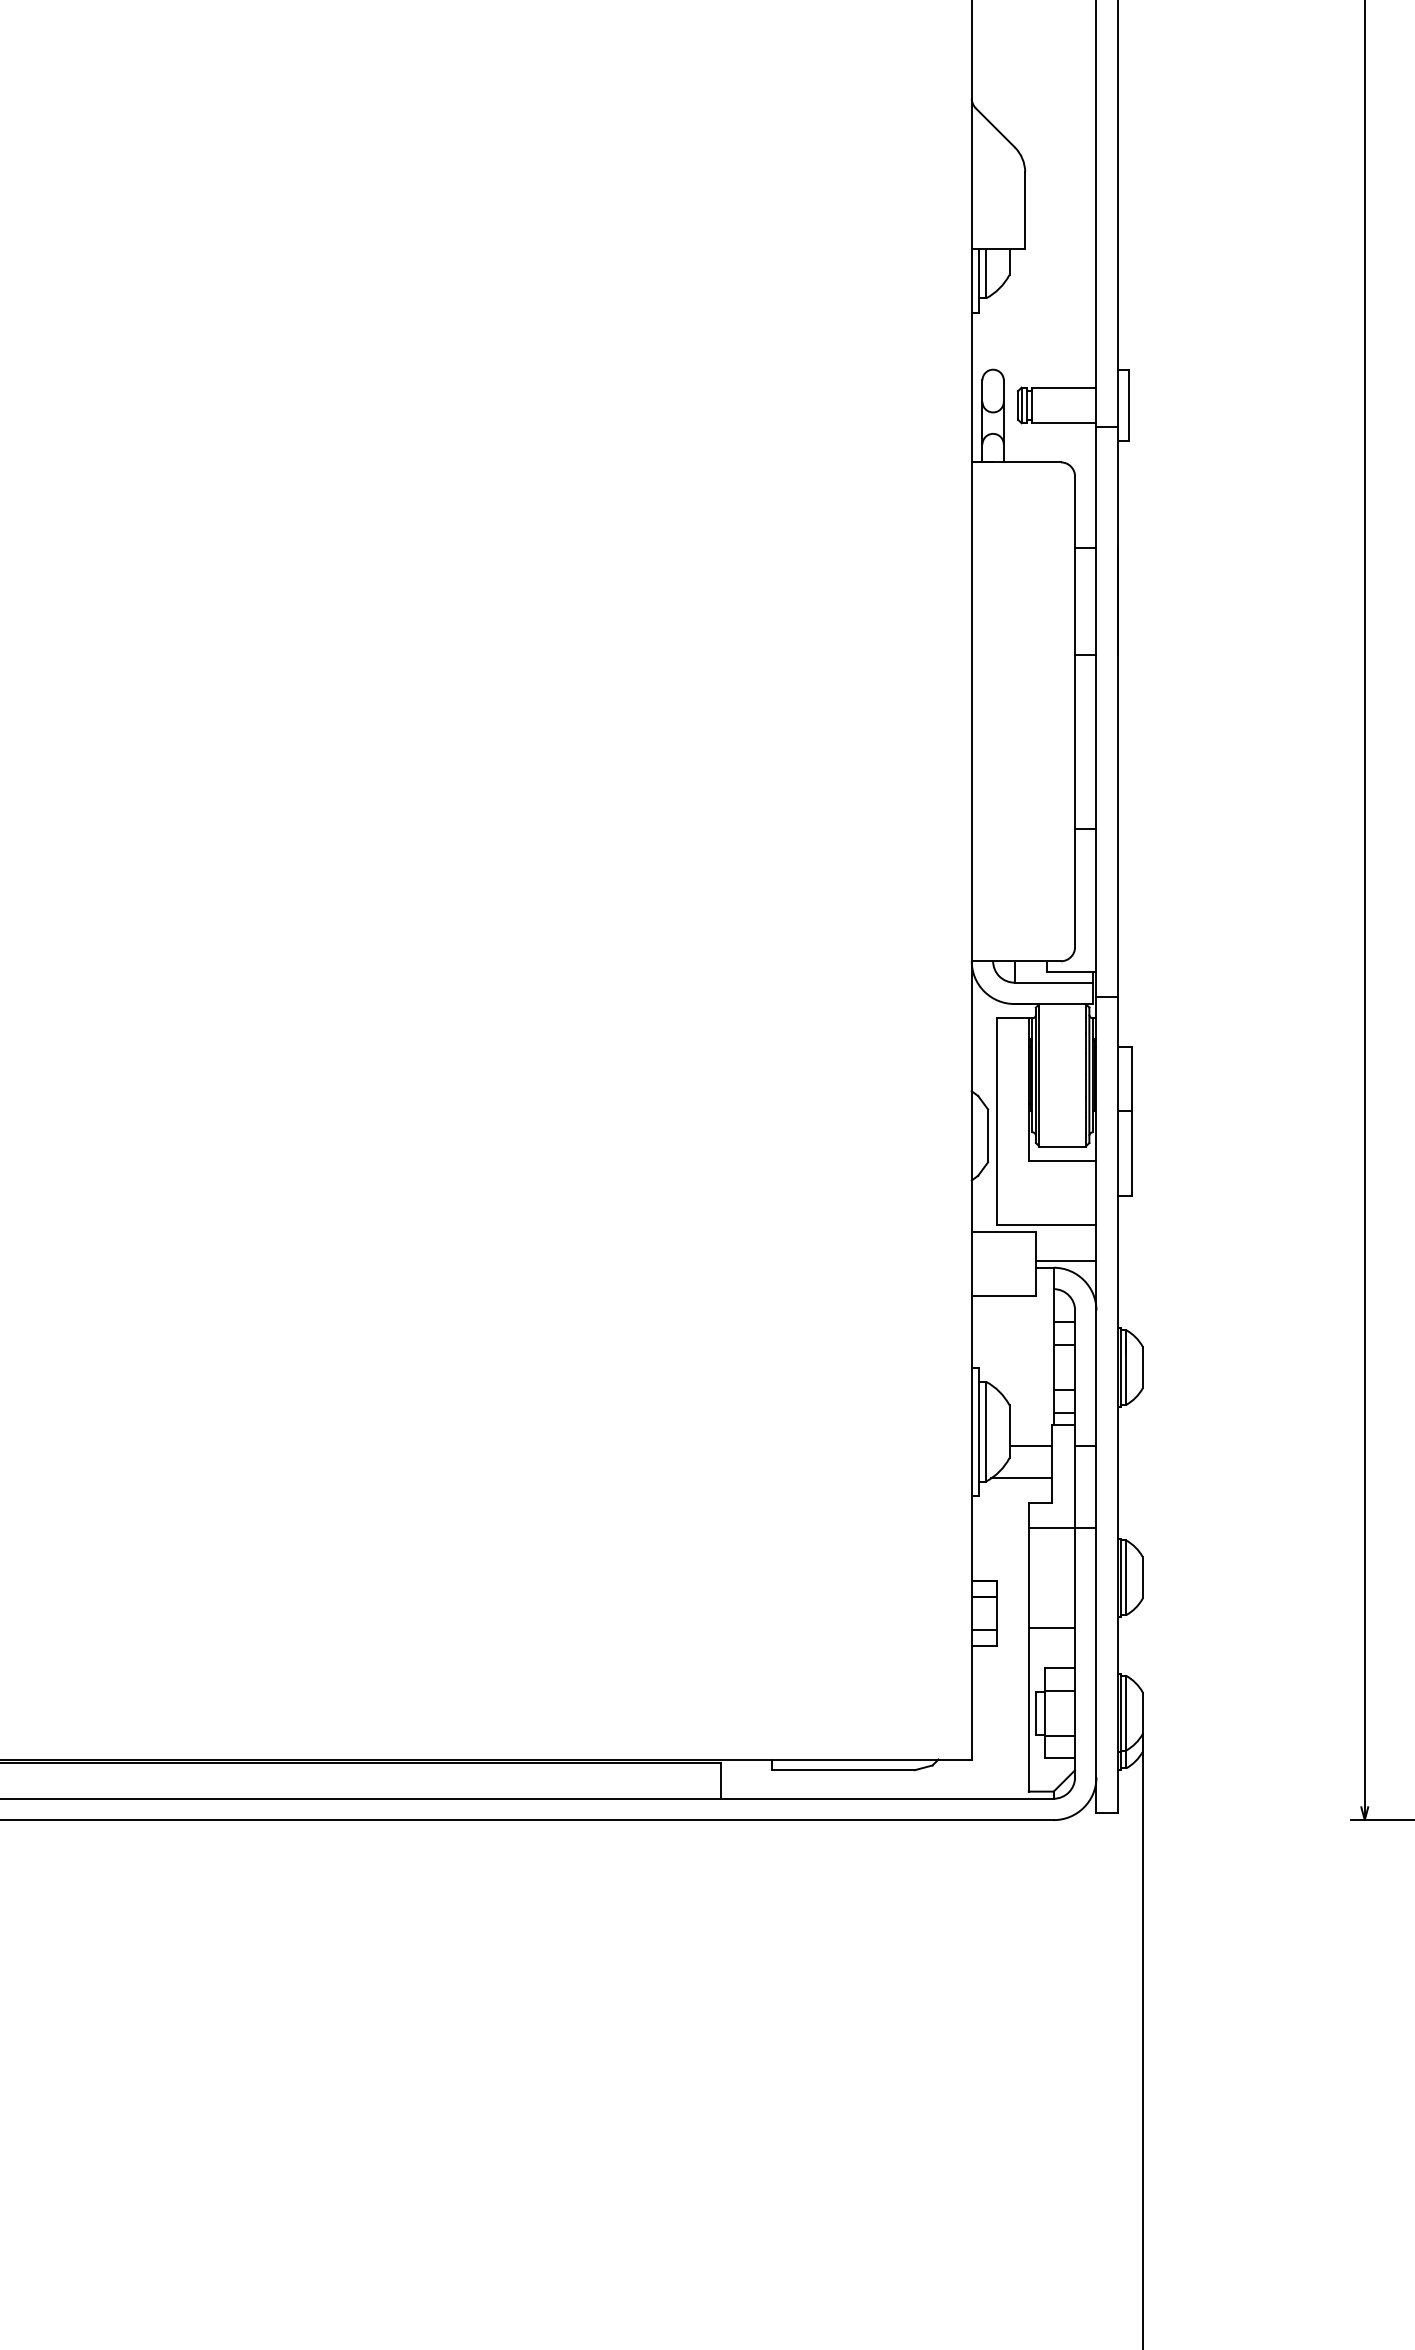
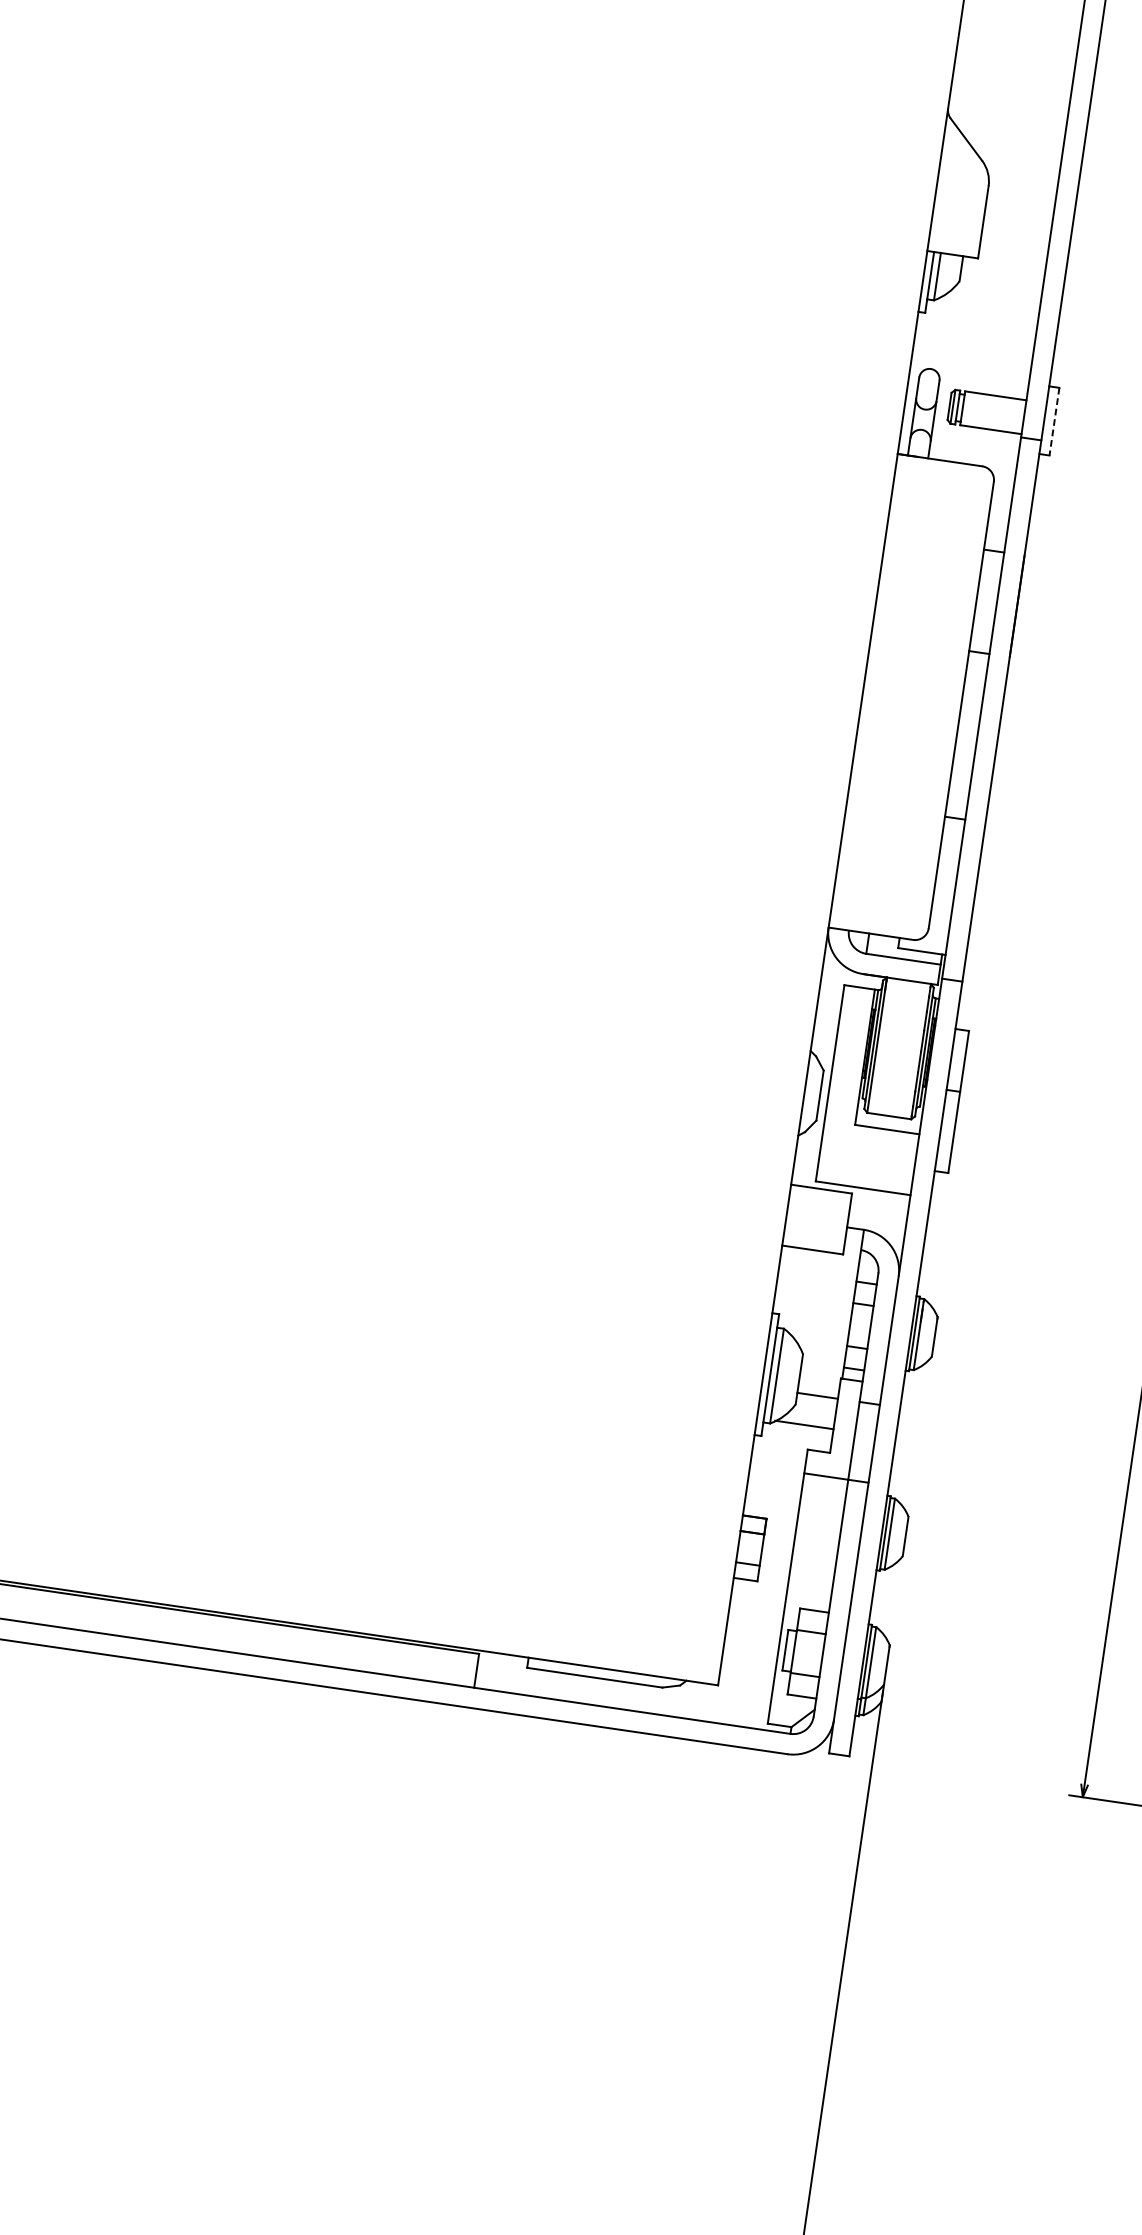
line: (1128, 405) -> (1054, 421), solid -> dashed
line: (1065, 1260) -> (876, 1224), removed
line: (1051, 1627) -> (812, 1571), removed

